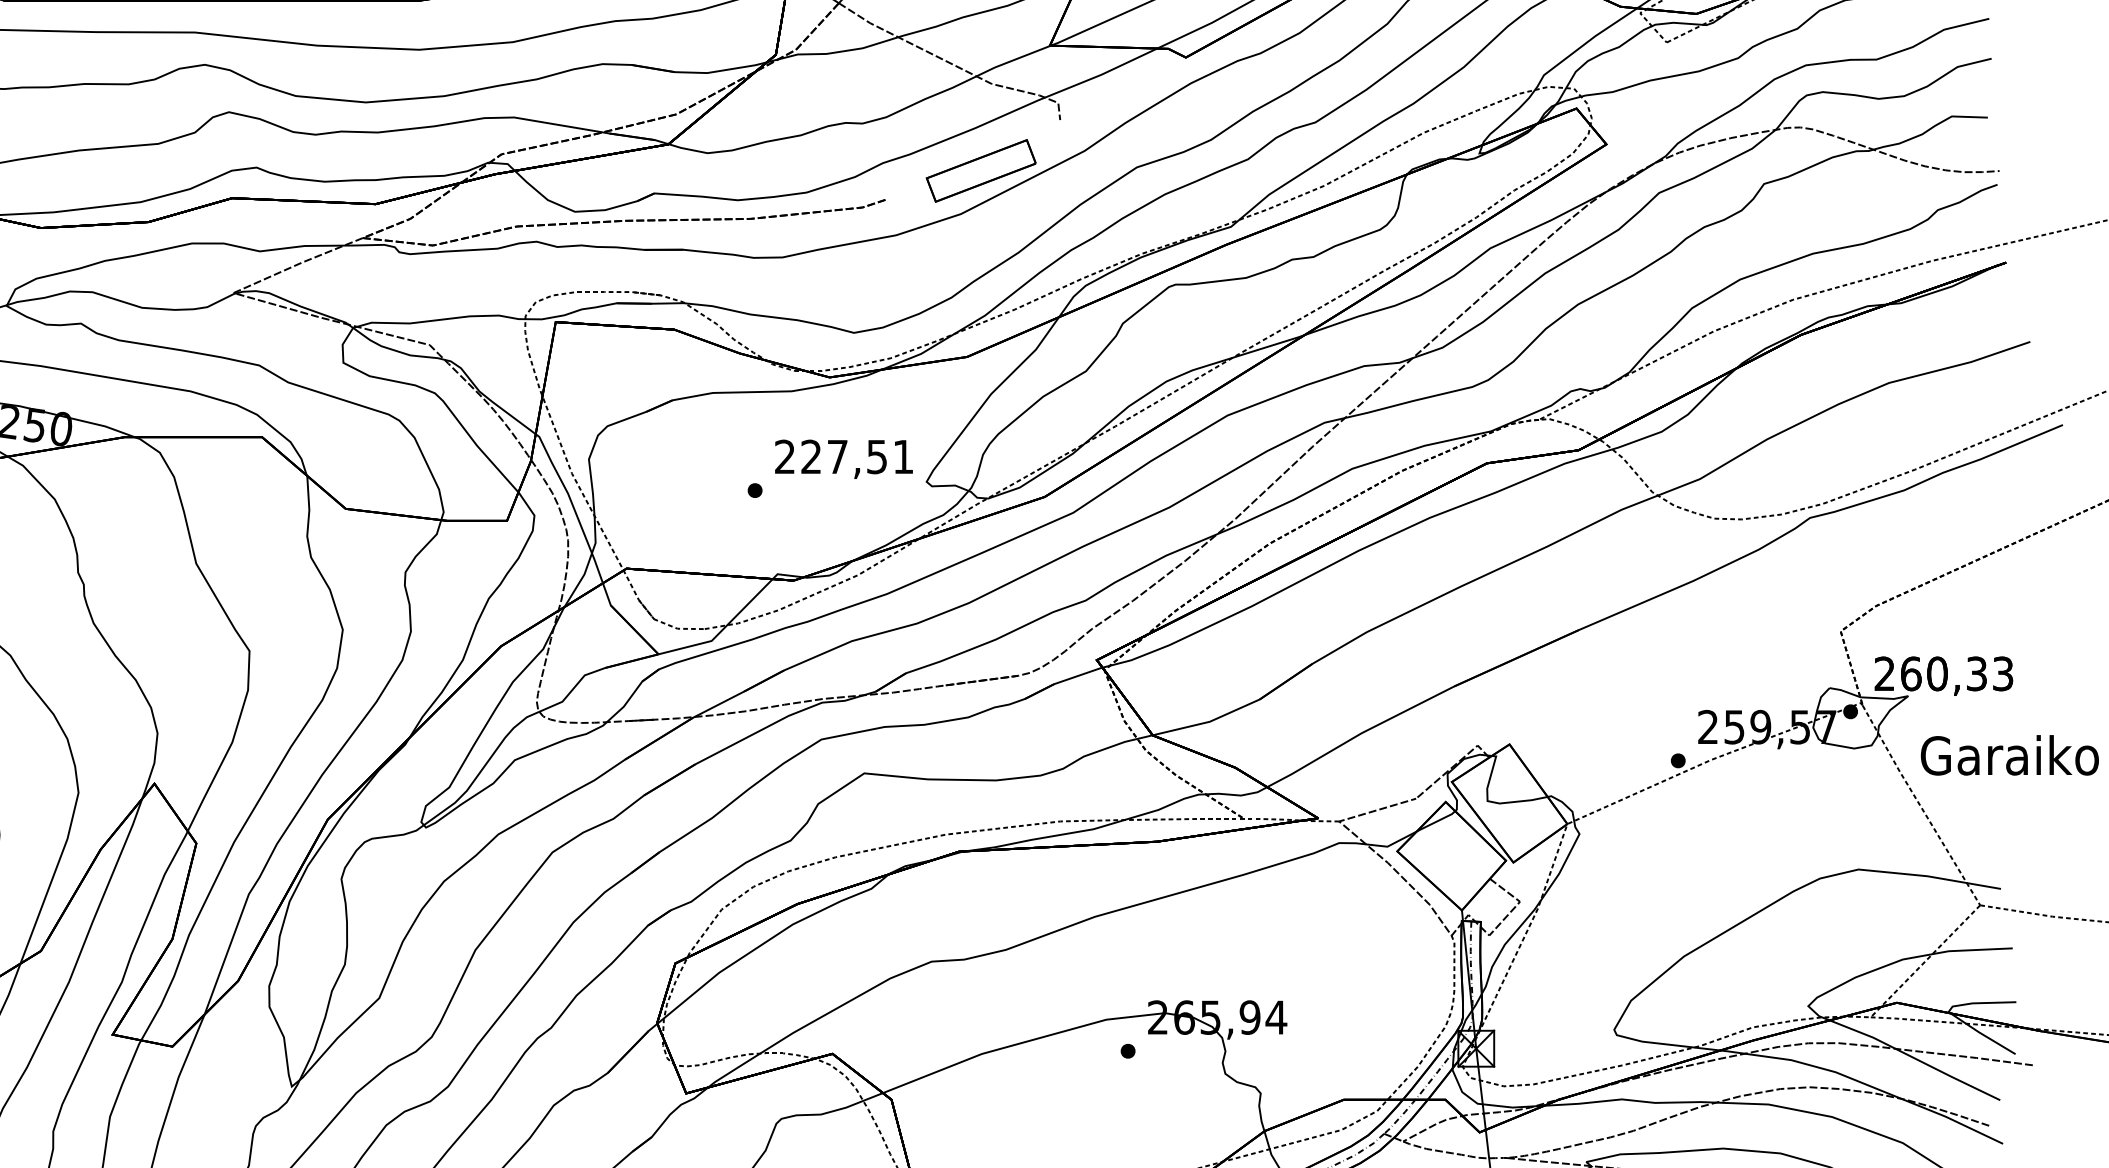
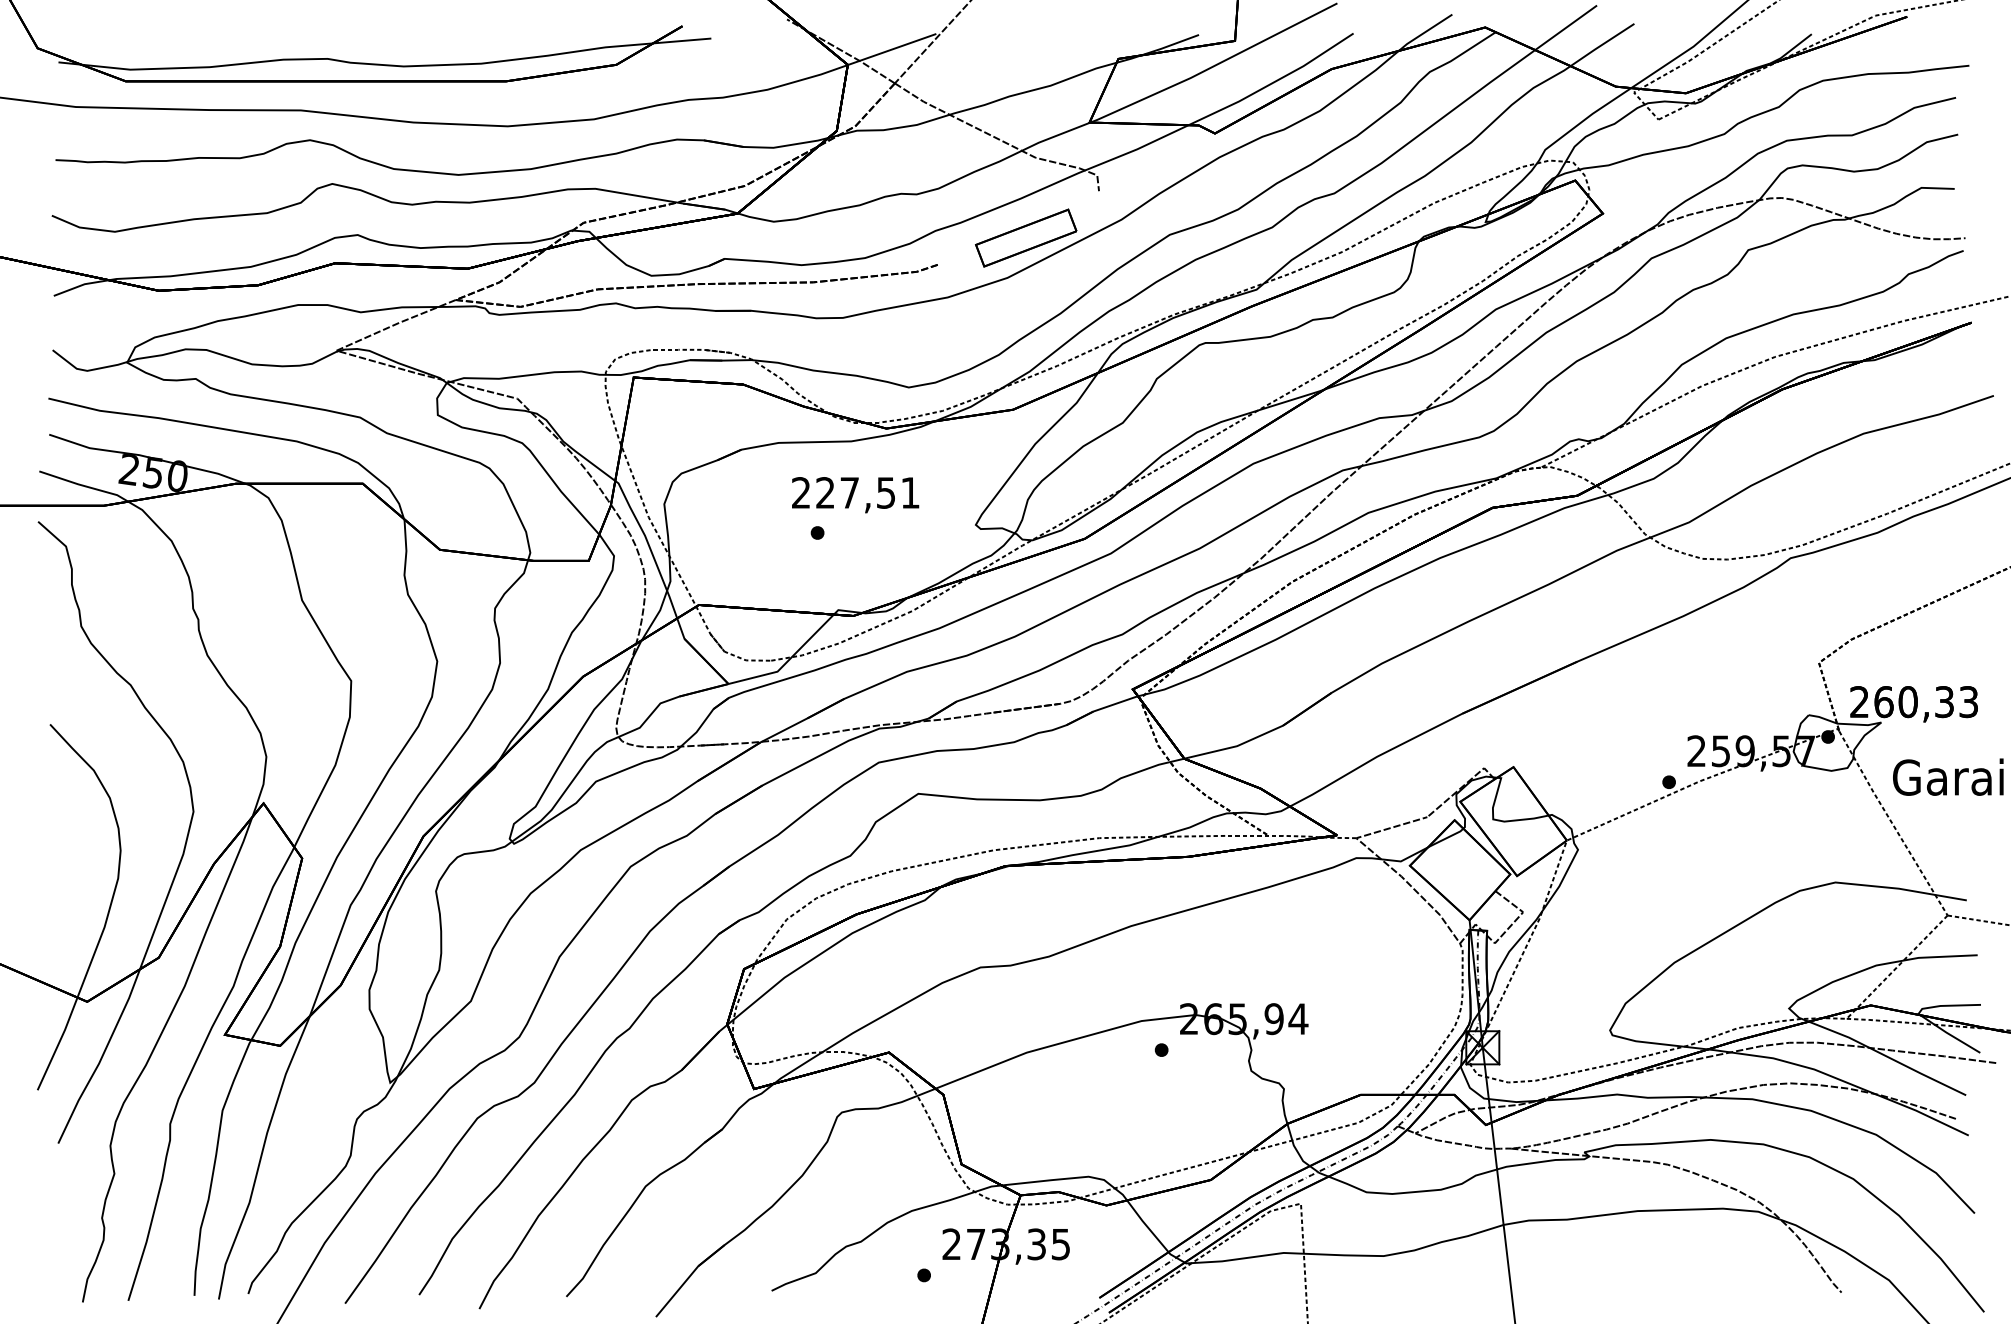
text: (843, 459) -> (855, 495), moved

